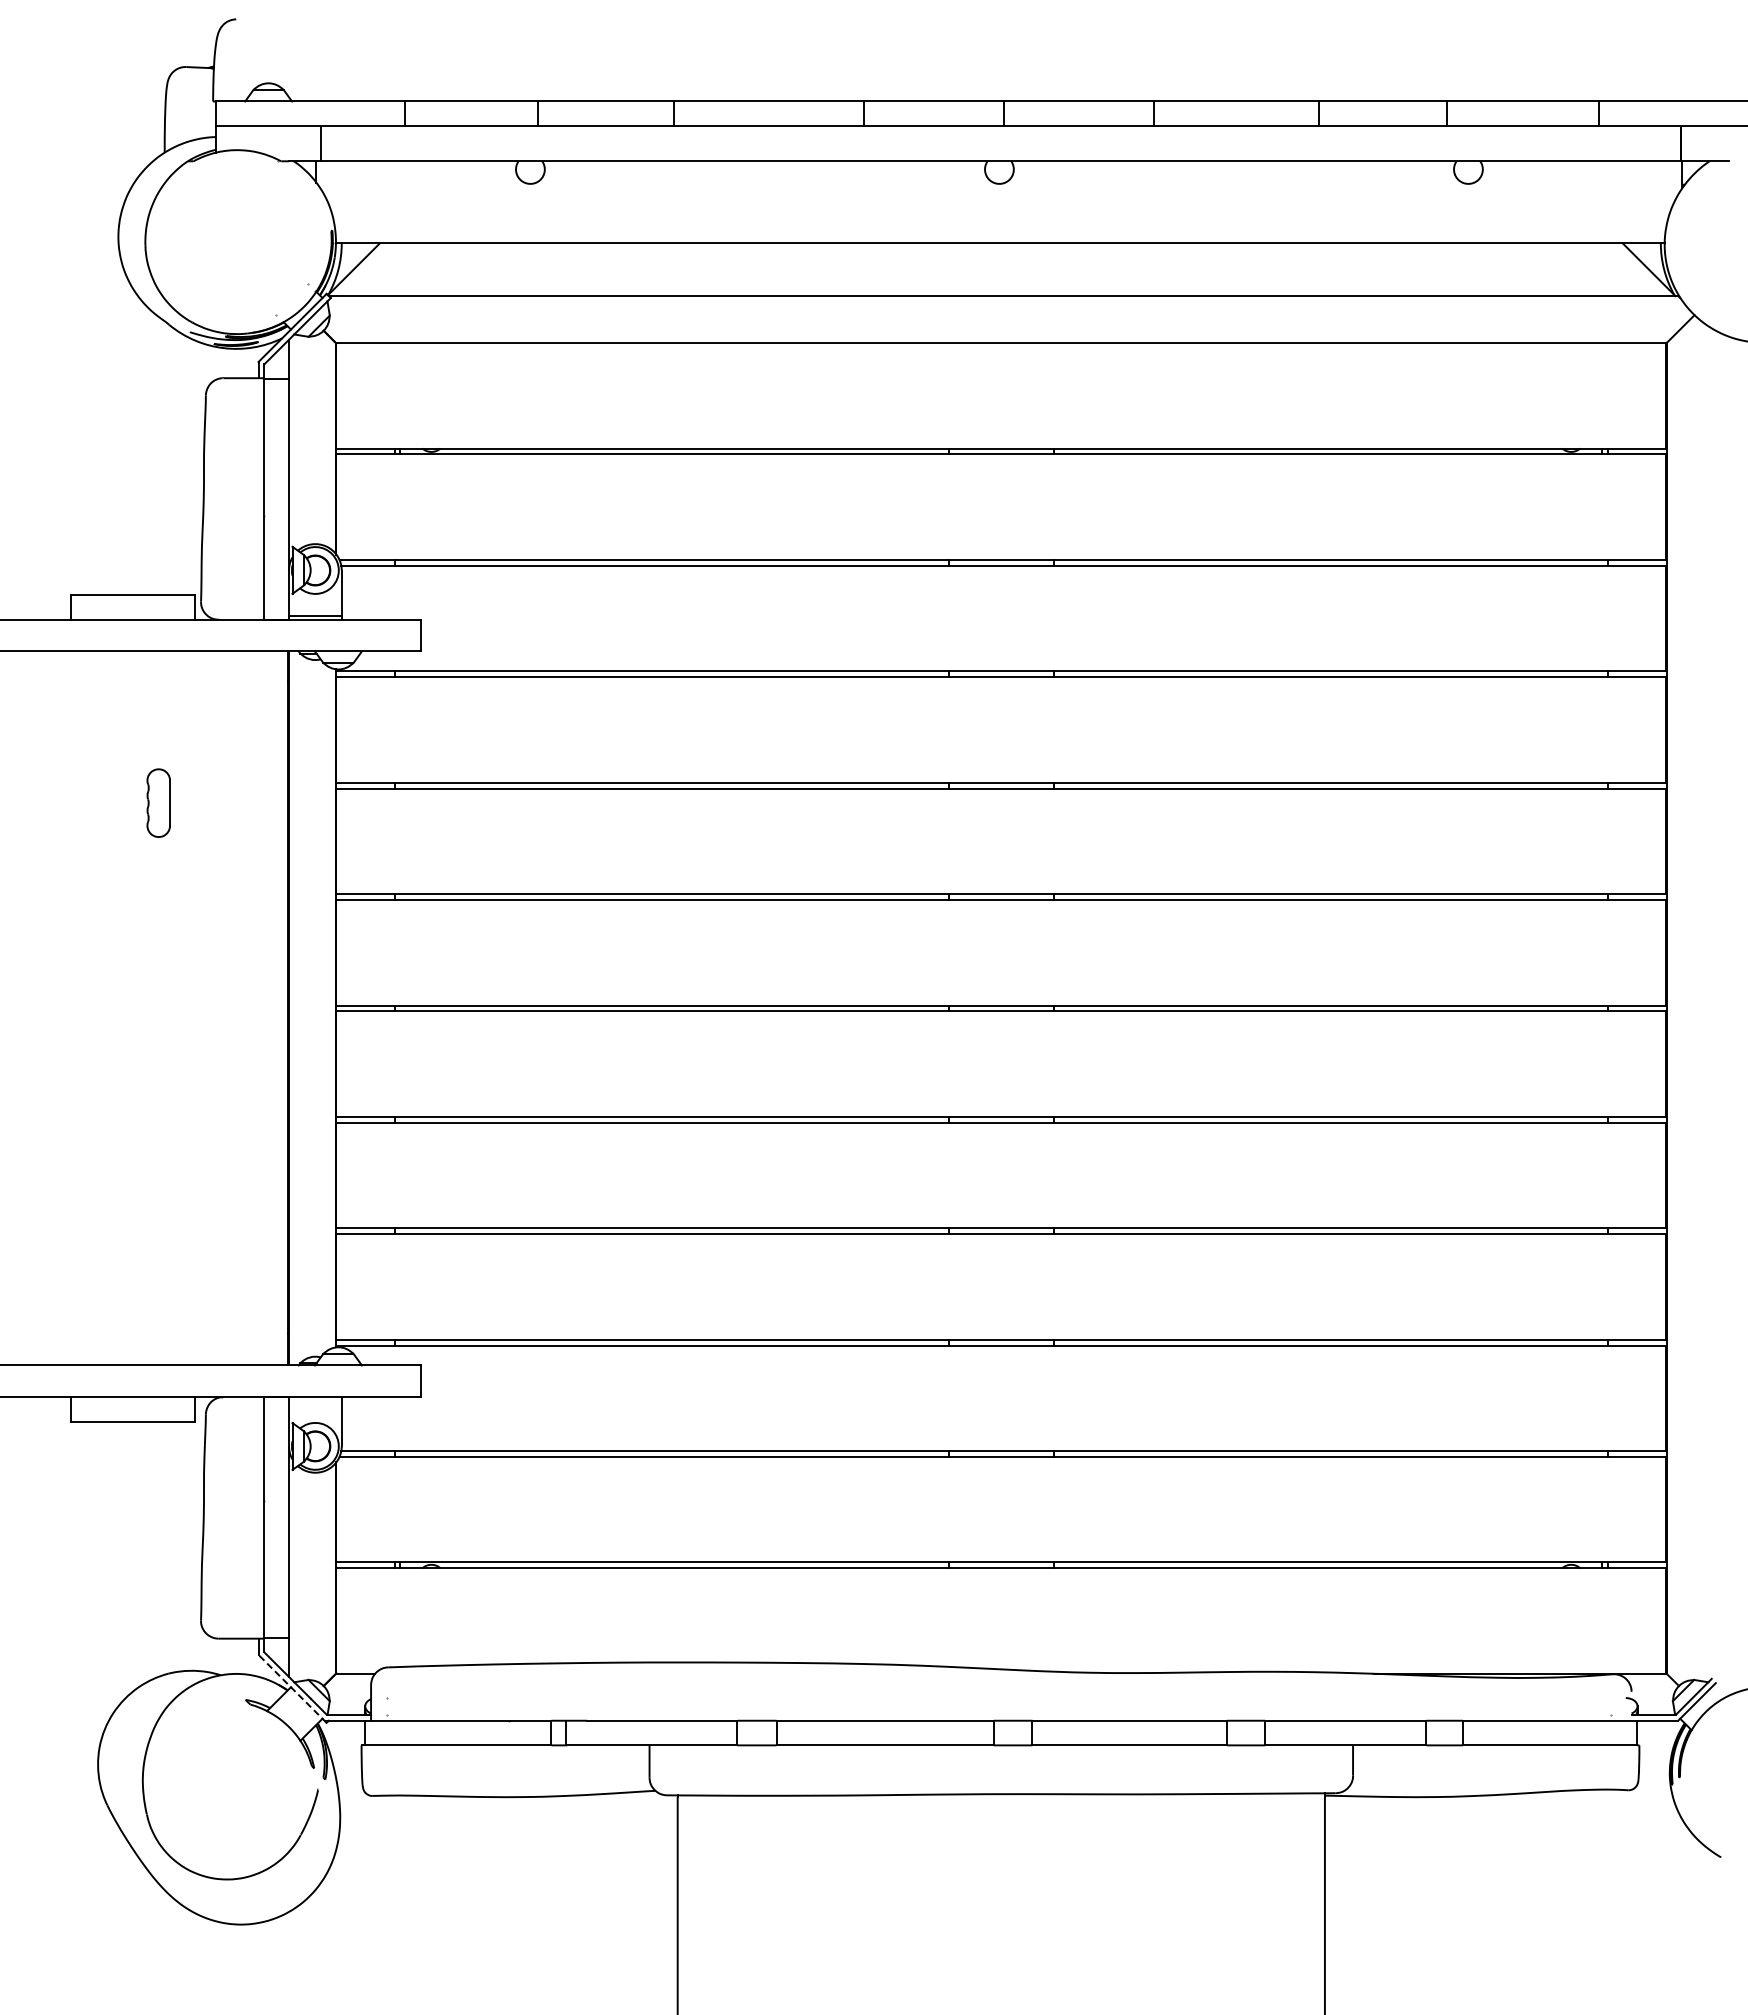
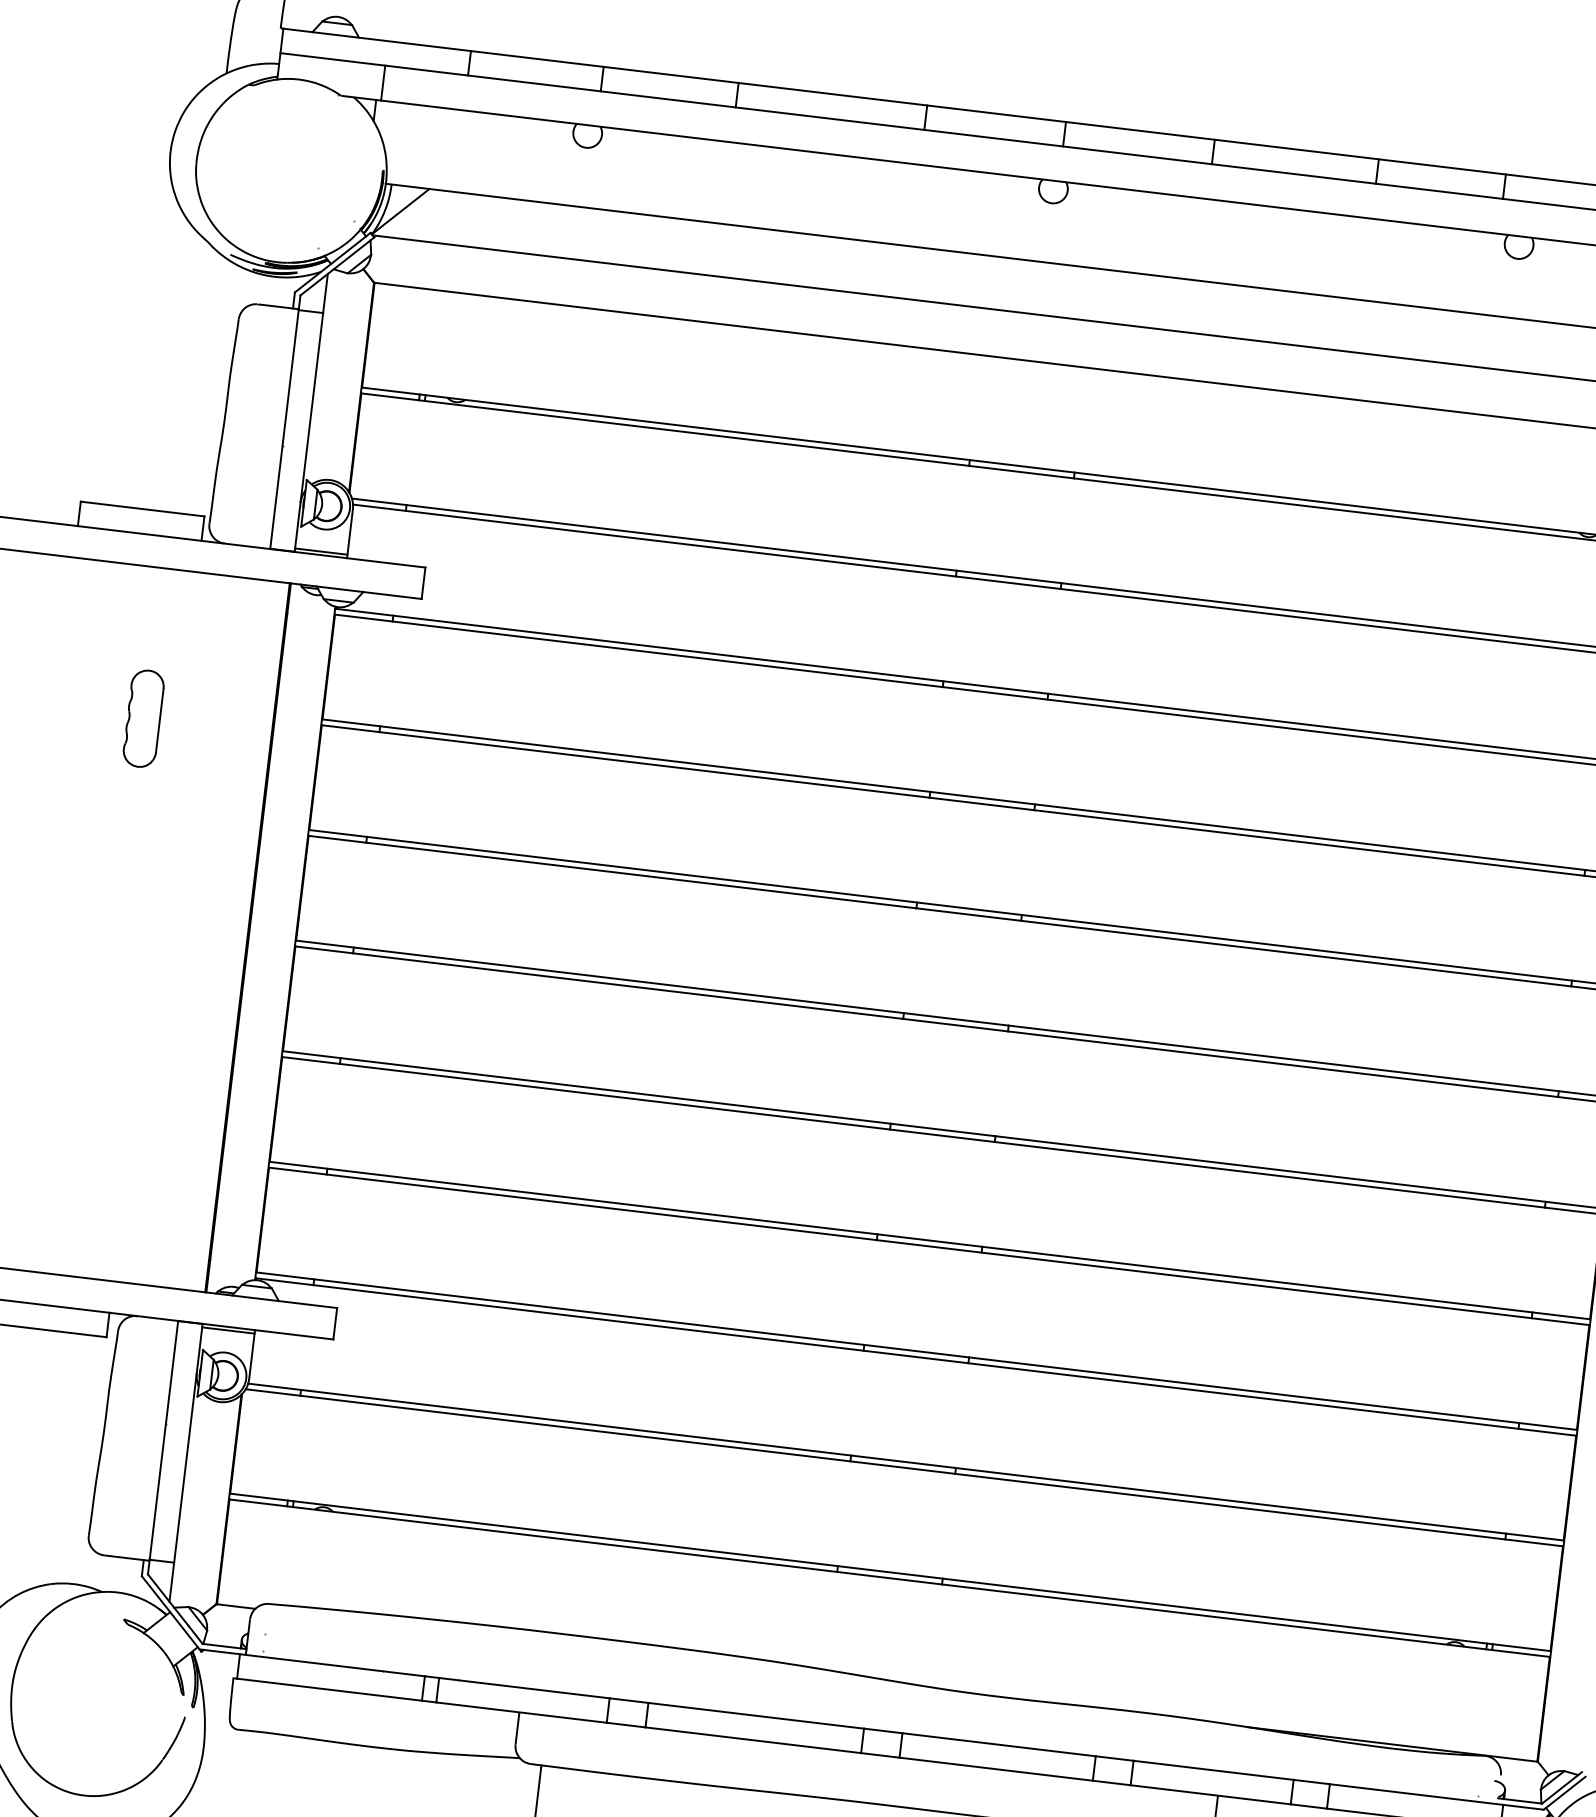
part: (158, 802) -> (143, 717), size x1.43
line: (315, 1400) -> (228, 1330), added
line: (292, 1688) -> (171, 1613), dashed -> solid

